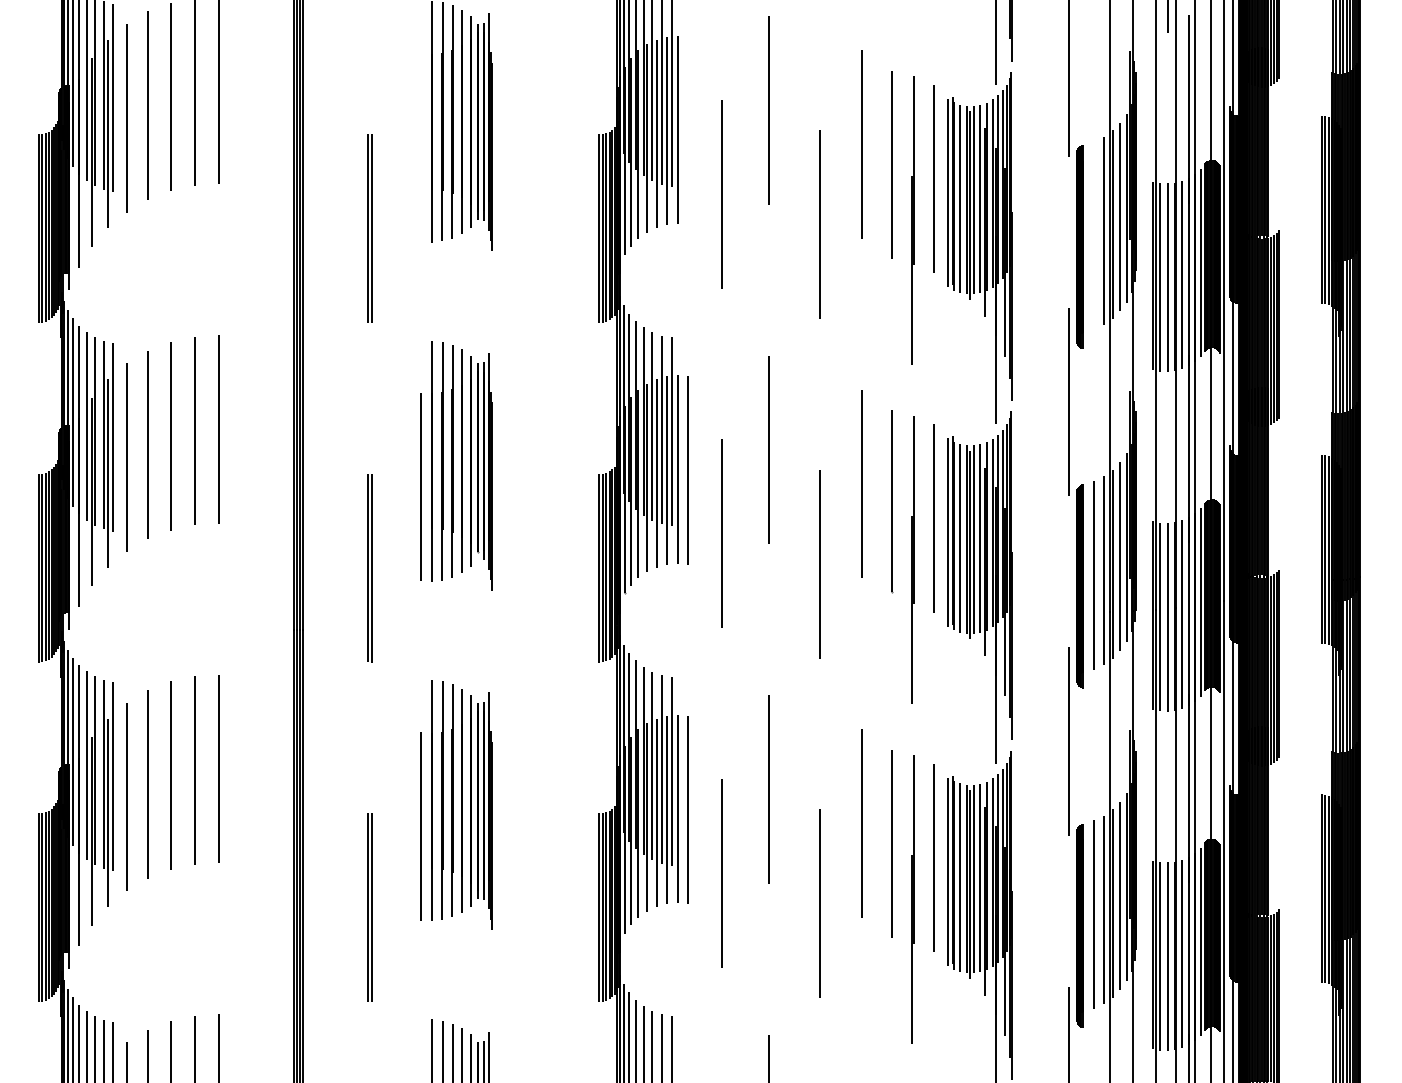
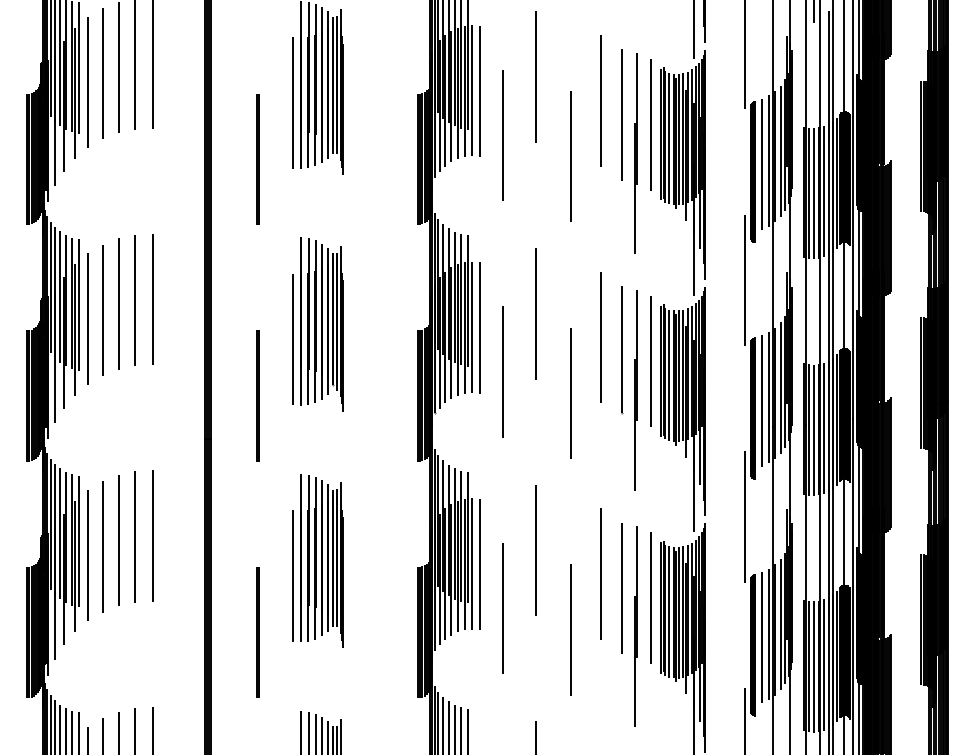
line: (688, 131) -> (479, 91), added
line: (421, 147) -> (293, 102), added
line: (1094, 235) -> (762, 164), added

